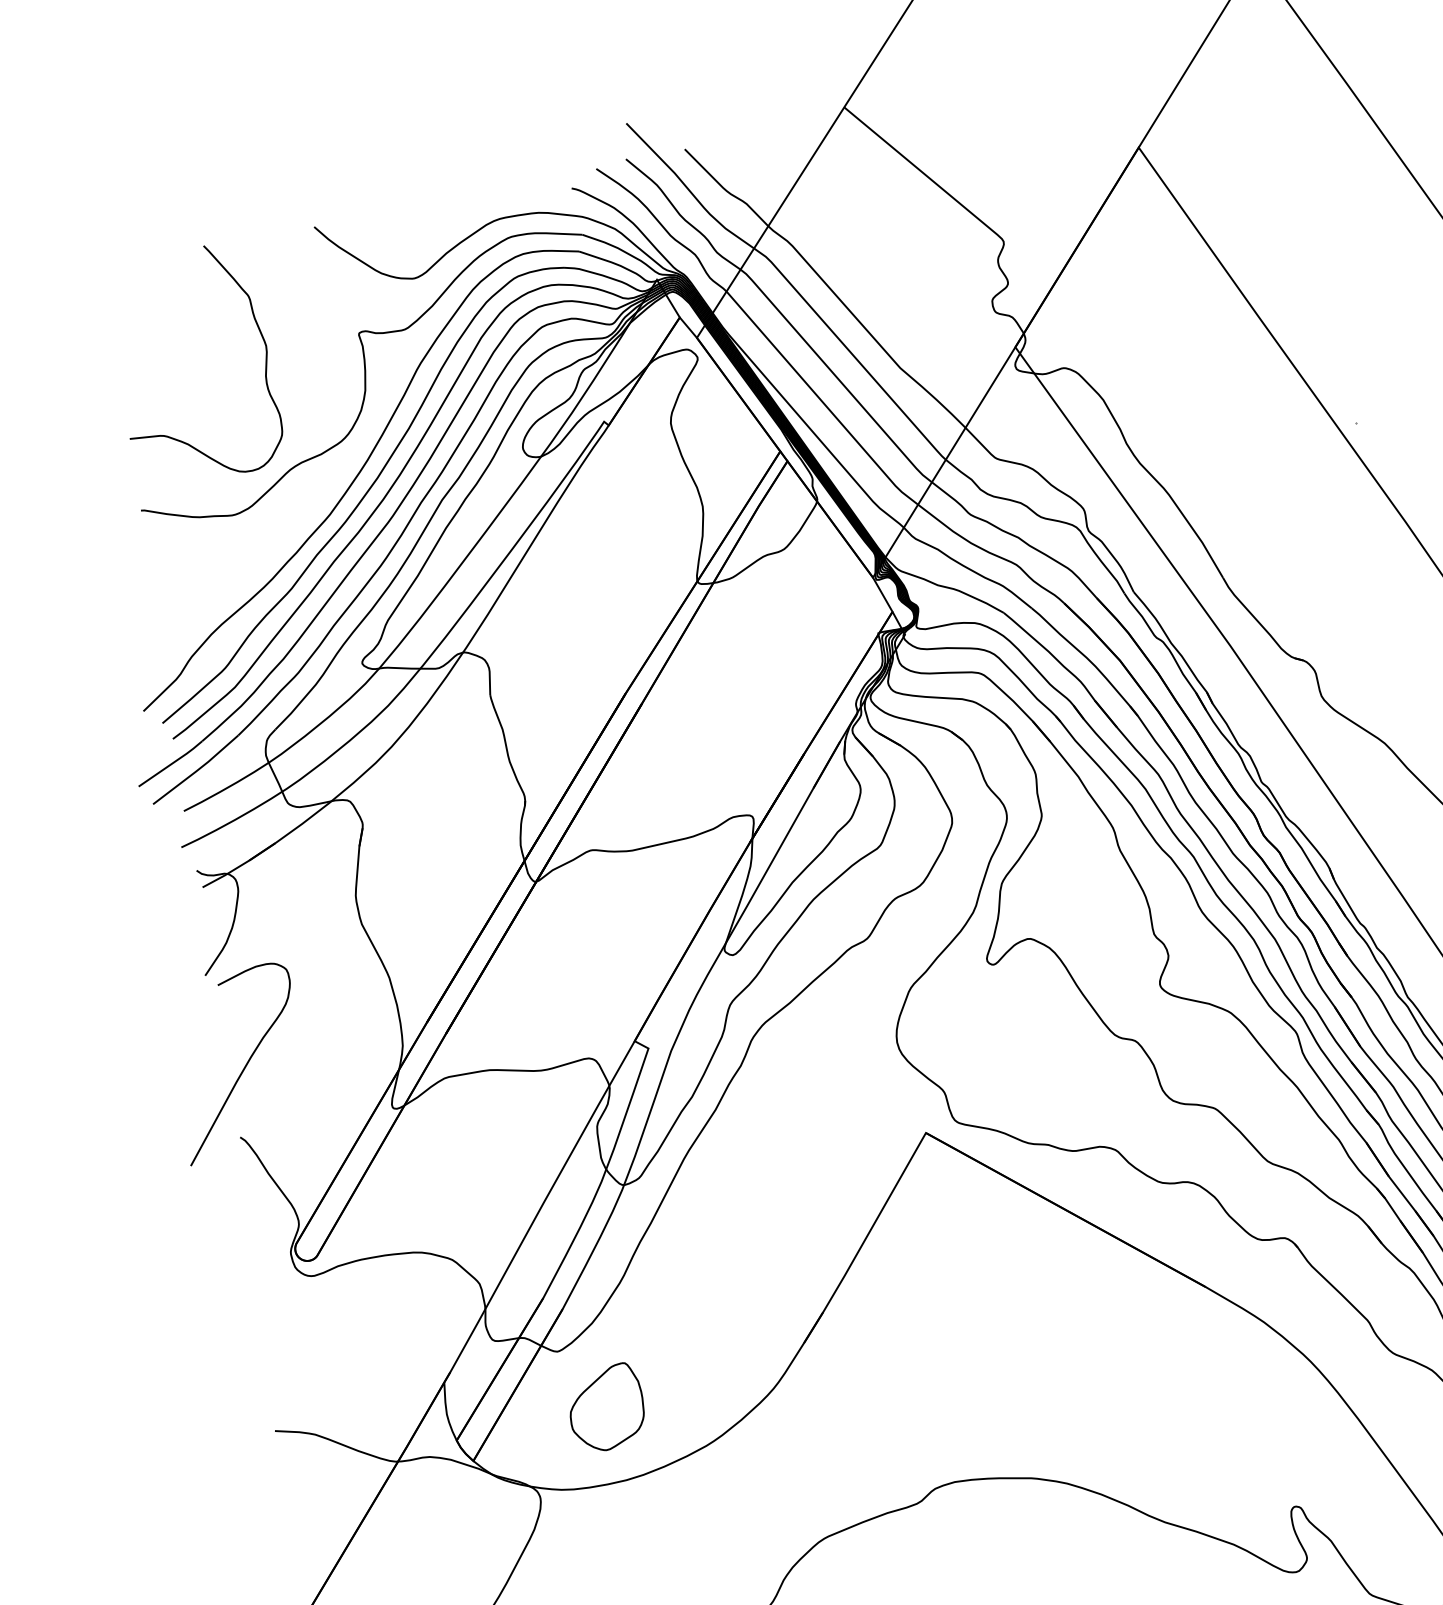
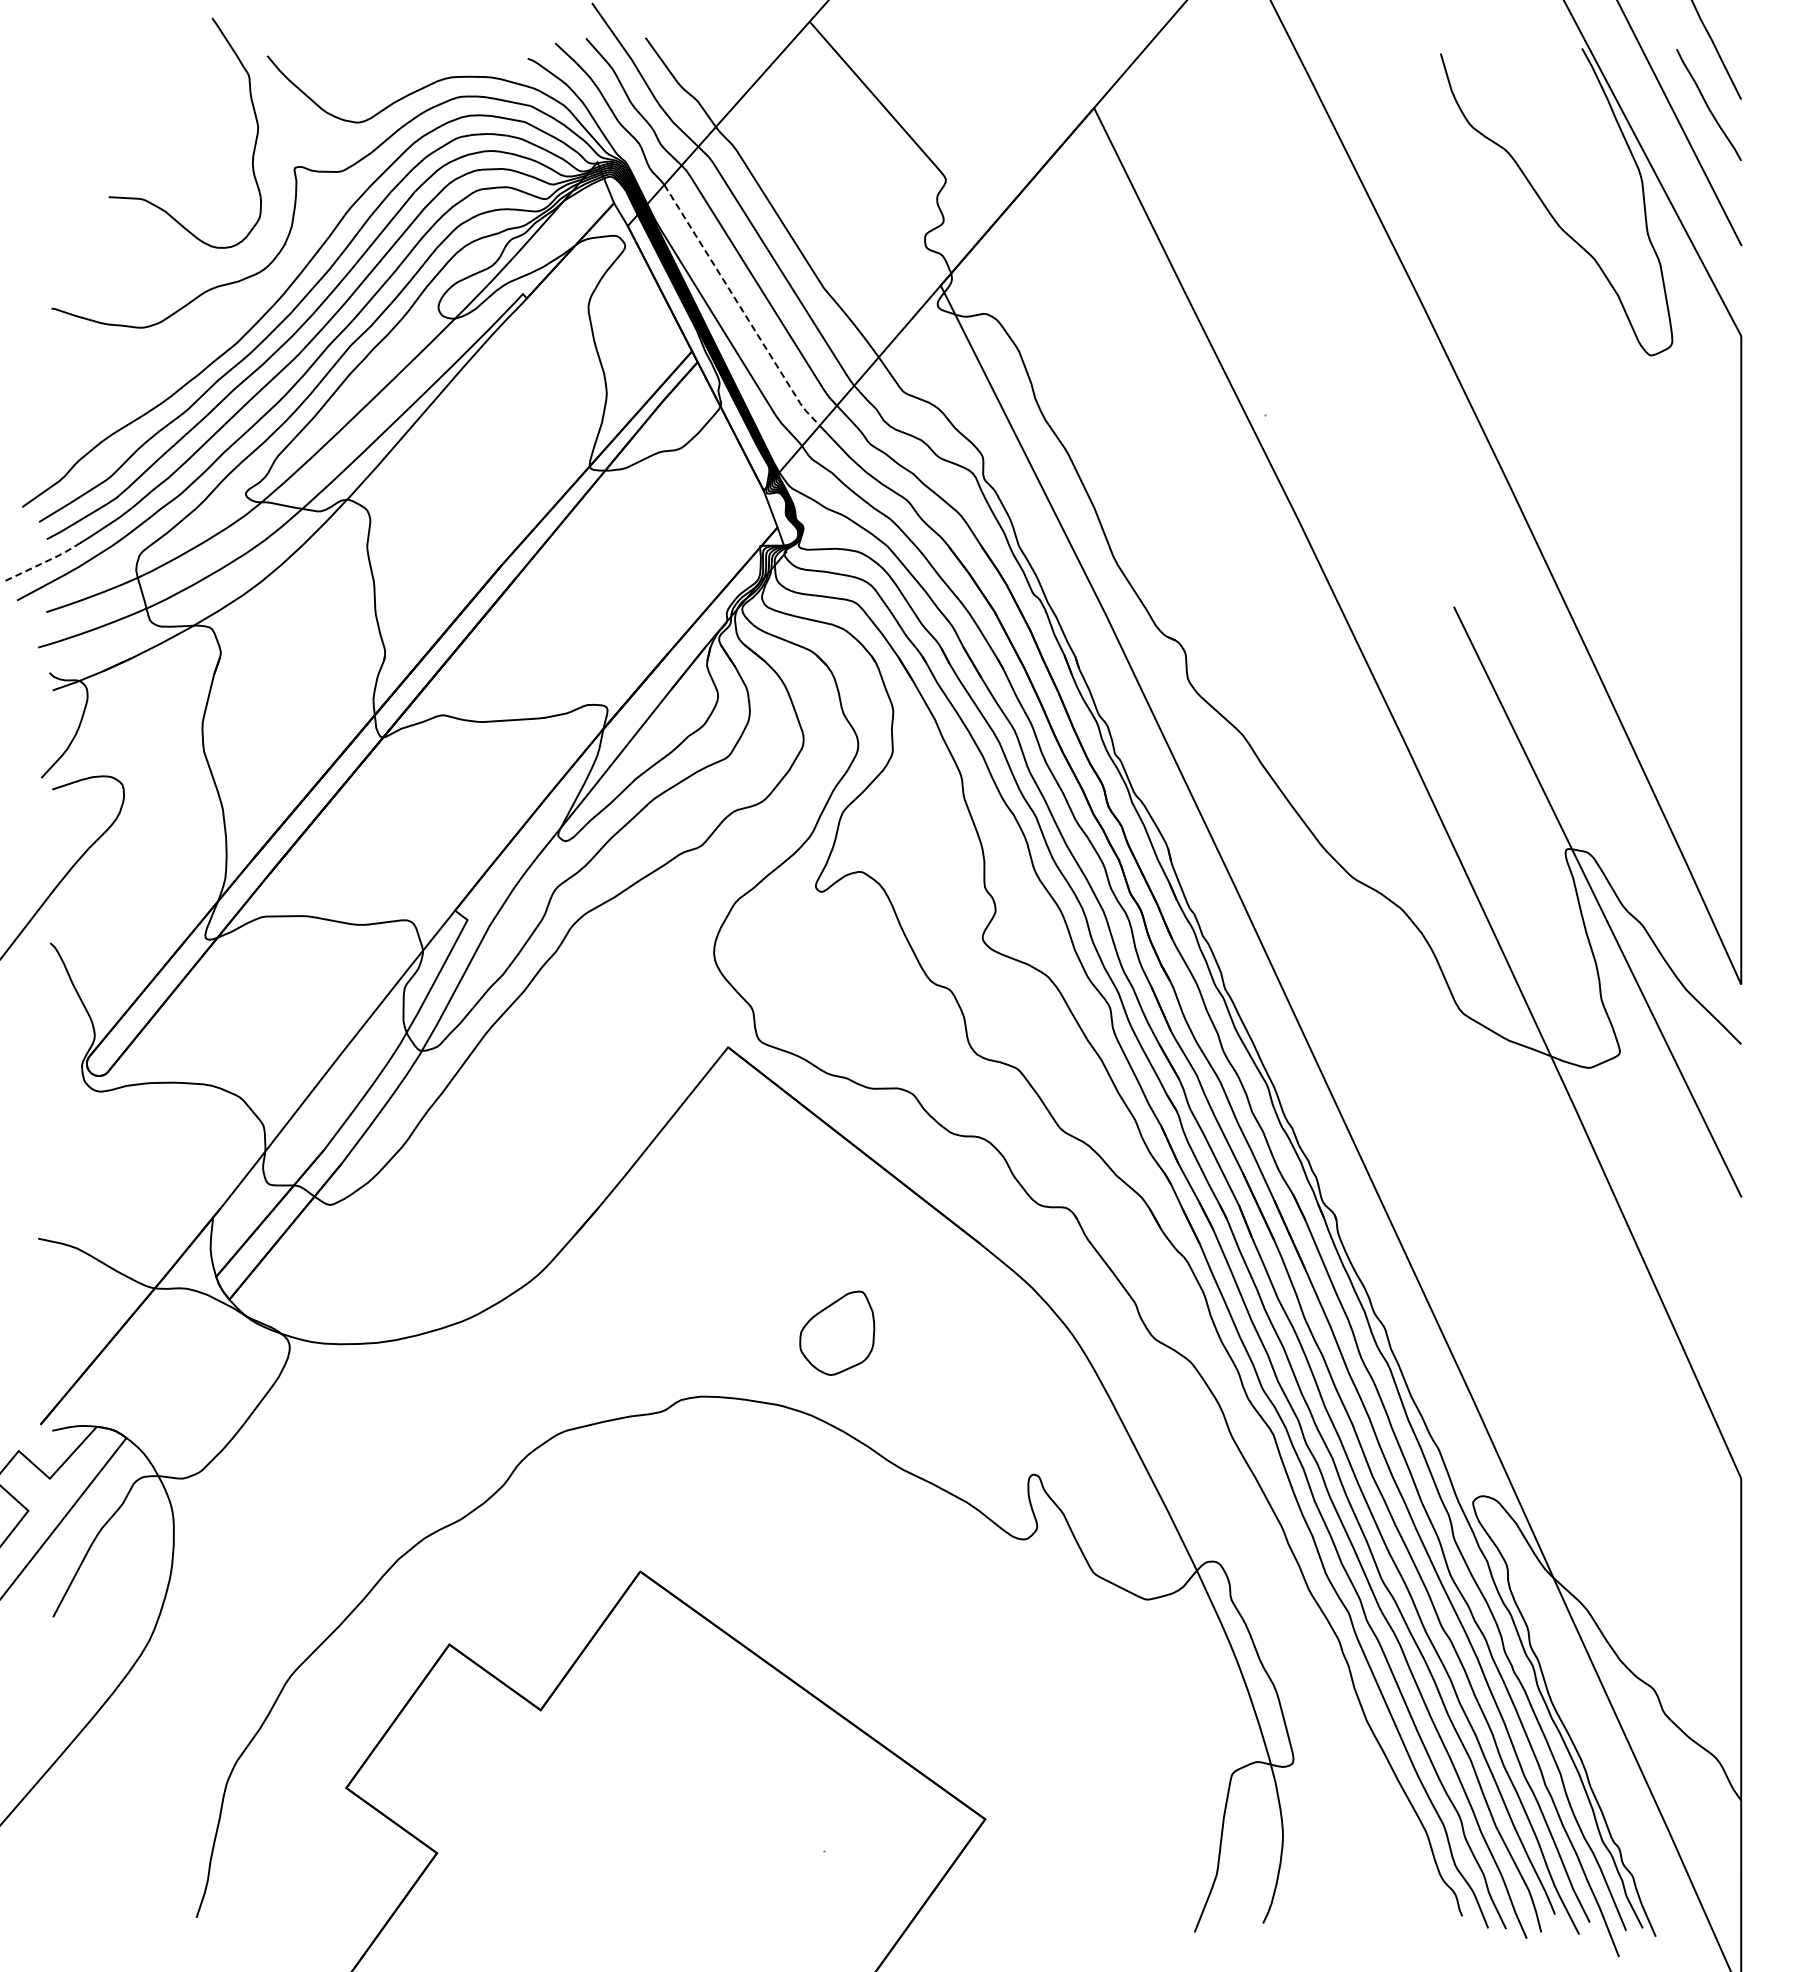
curve: (264, 368) -> (253, 148), moved
line: (821, 400) -> (740, 307), solid -> dashed
line: (172, 763) -> (42, 563), solid -> dashed
part: (606, 1407) -> (837, 1332), moved

